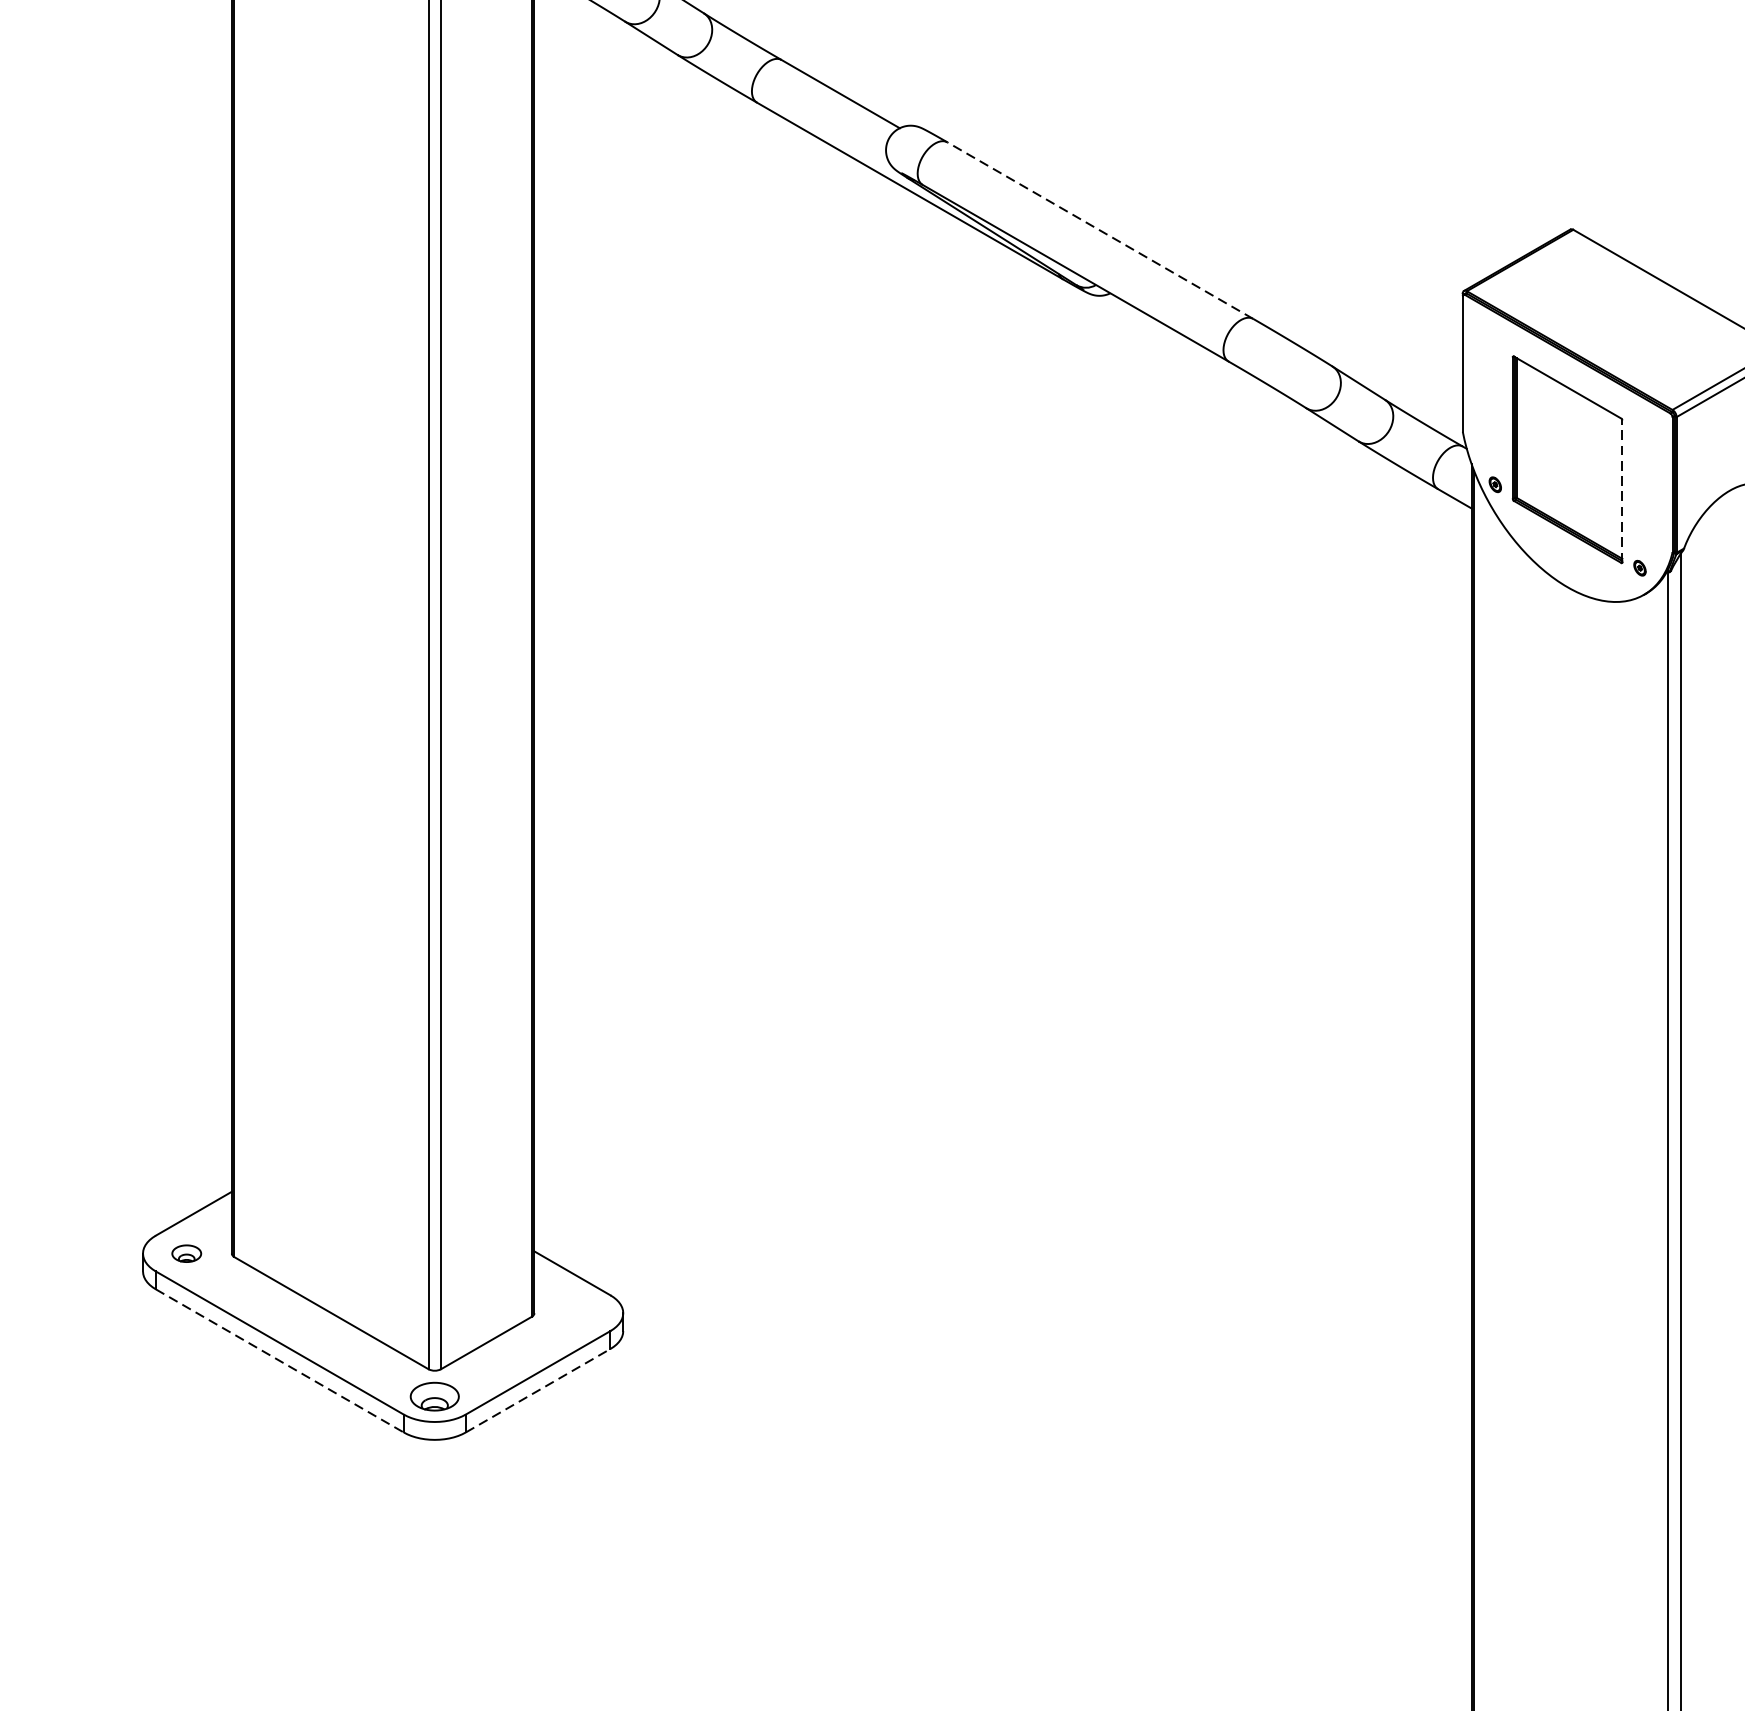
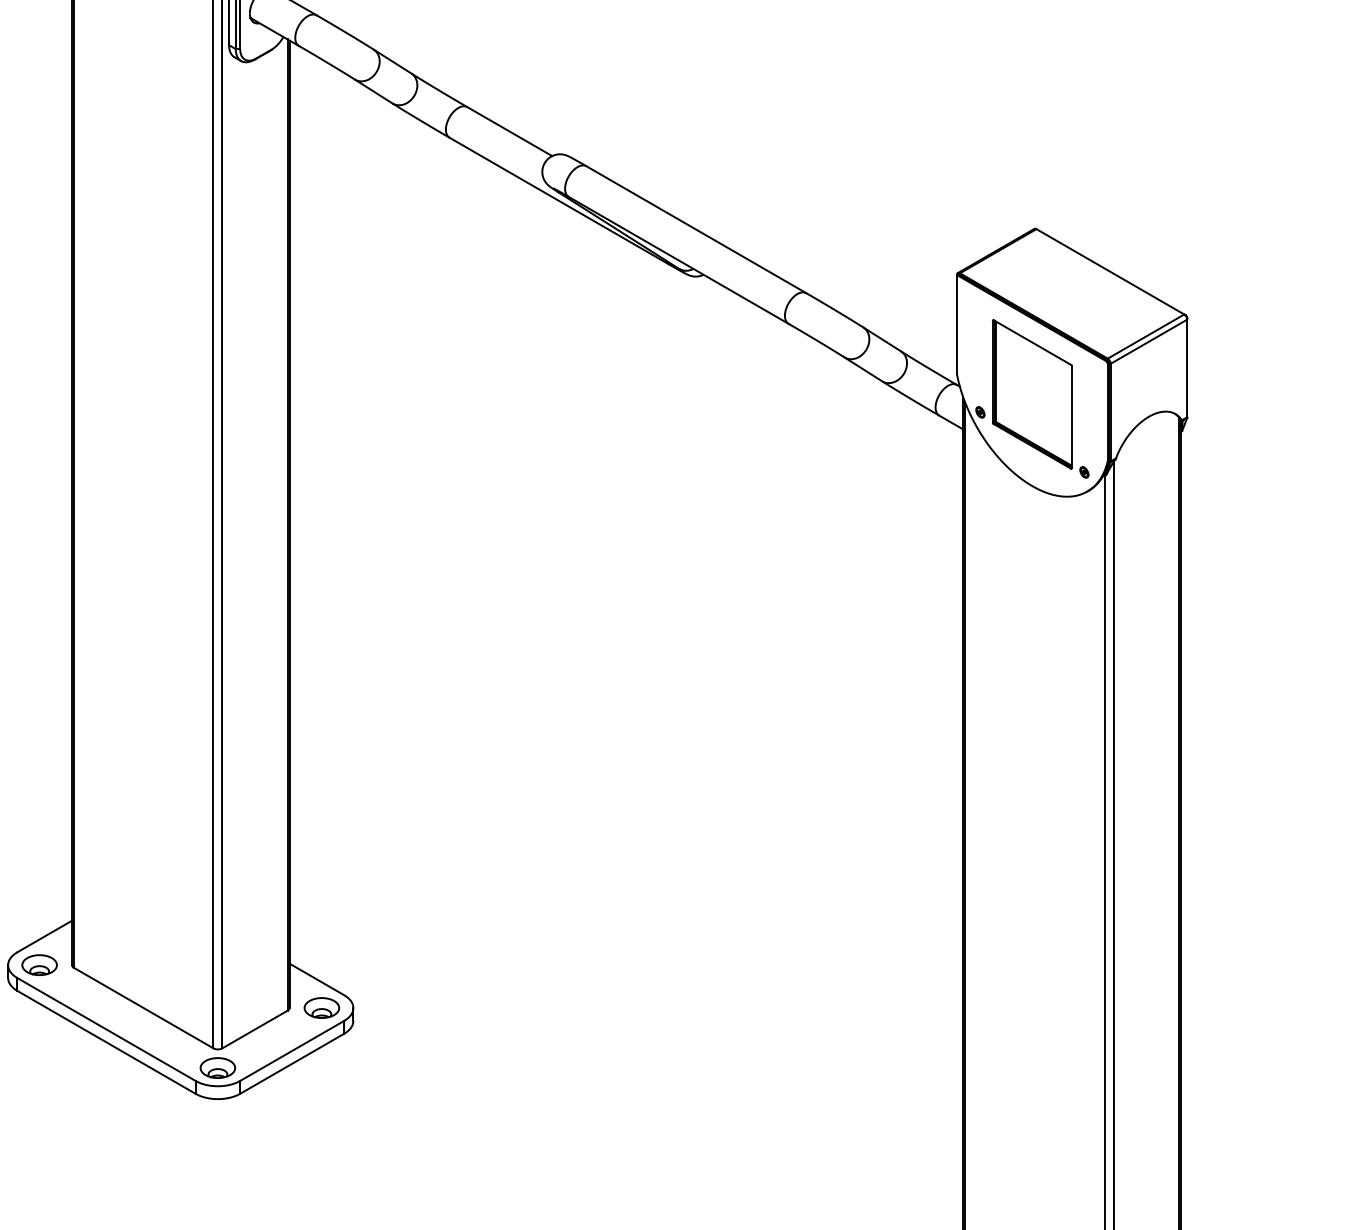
line: (1100, 230) -> (696, 229), dashed -> solid
line: (1622, 490) -> (1071, 416), dashed -> solid
part: (186, 1254) -> (39, 965), size x1.67
part: (578, 1312) -> (321, 1007), added
line: (279, 1361) -> (106, 1042), dashed -> solid
line: (538, 1390) -> (292, 1063), dashed -> solid

